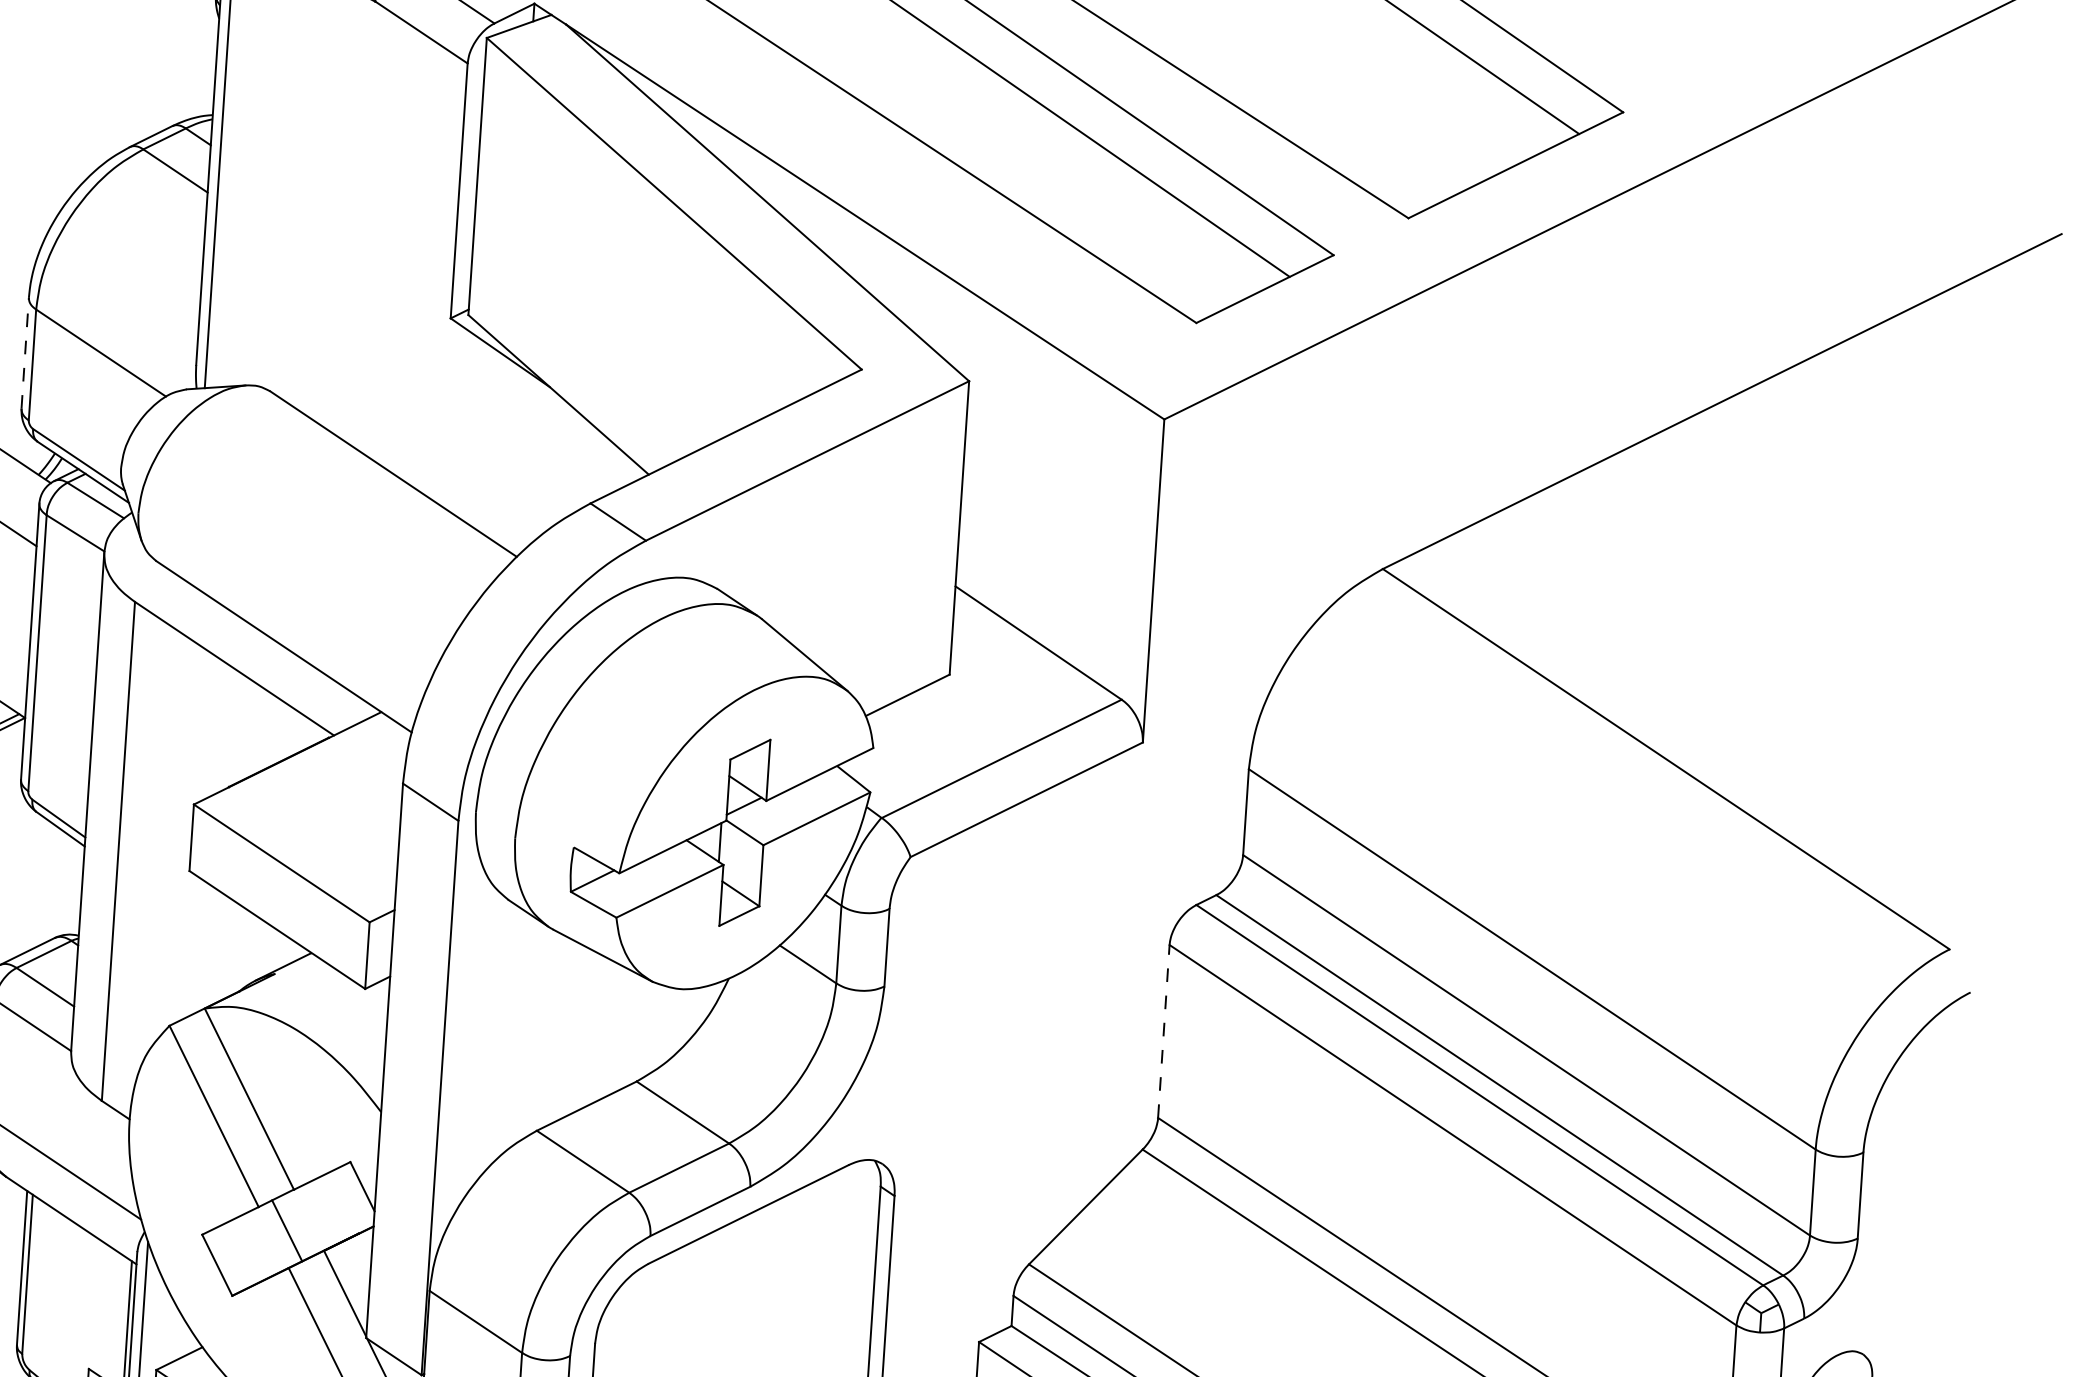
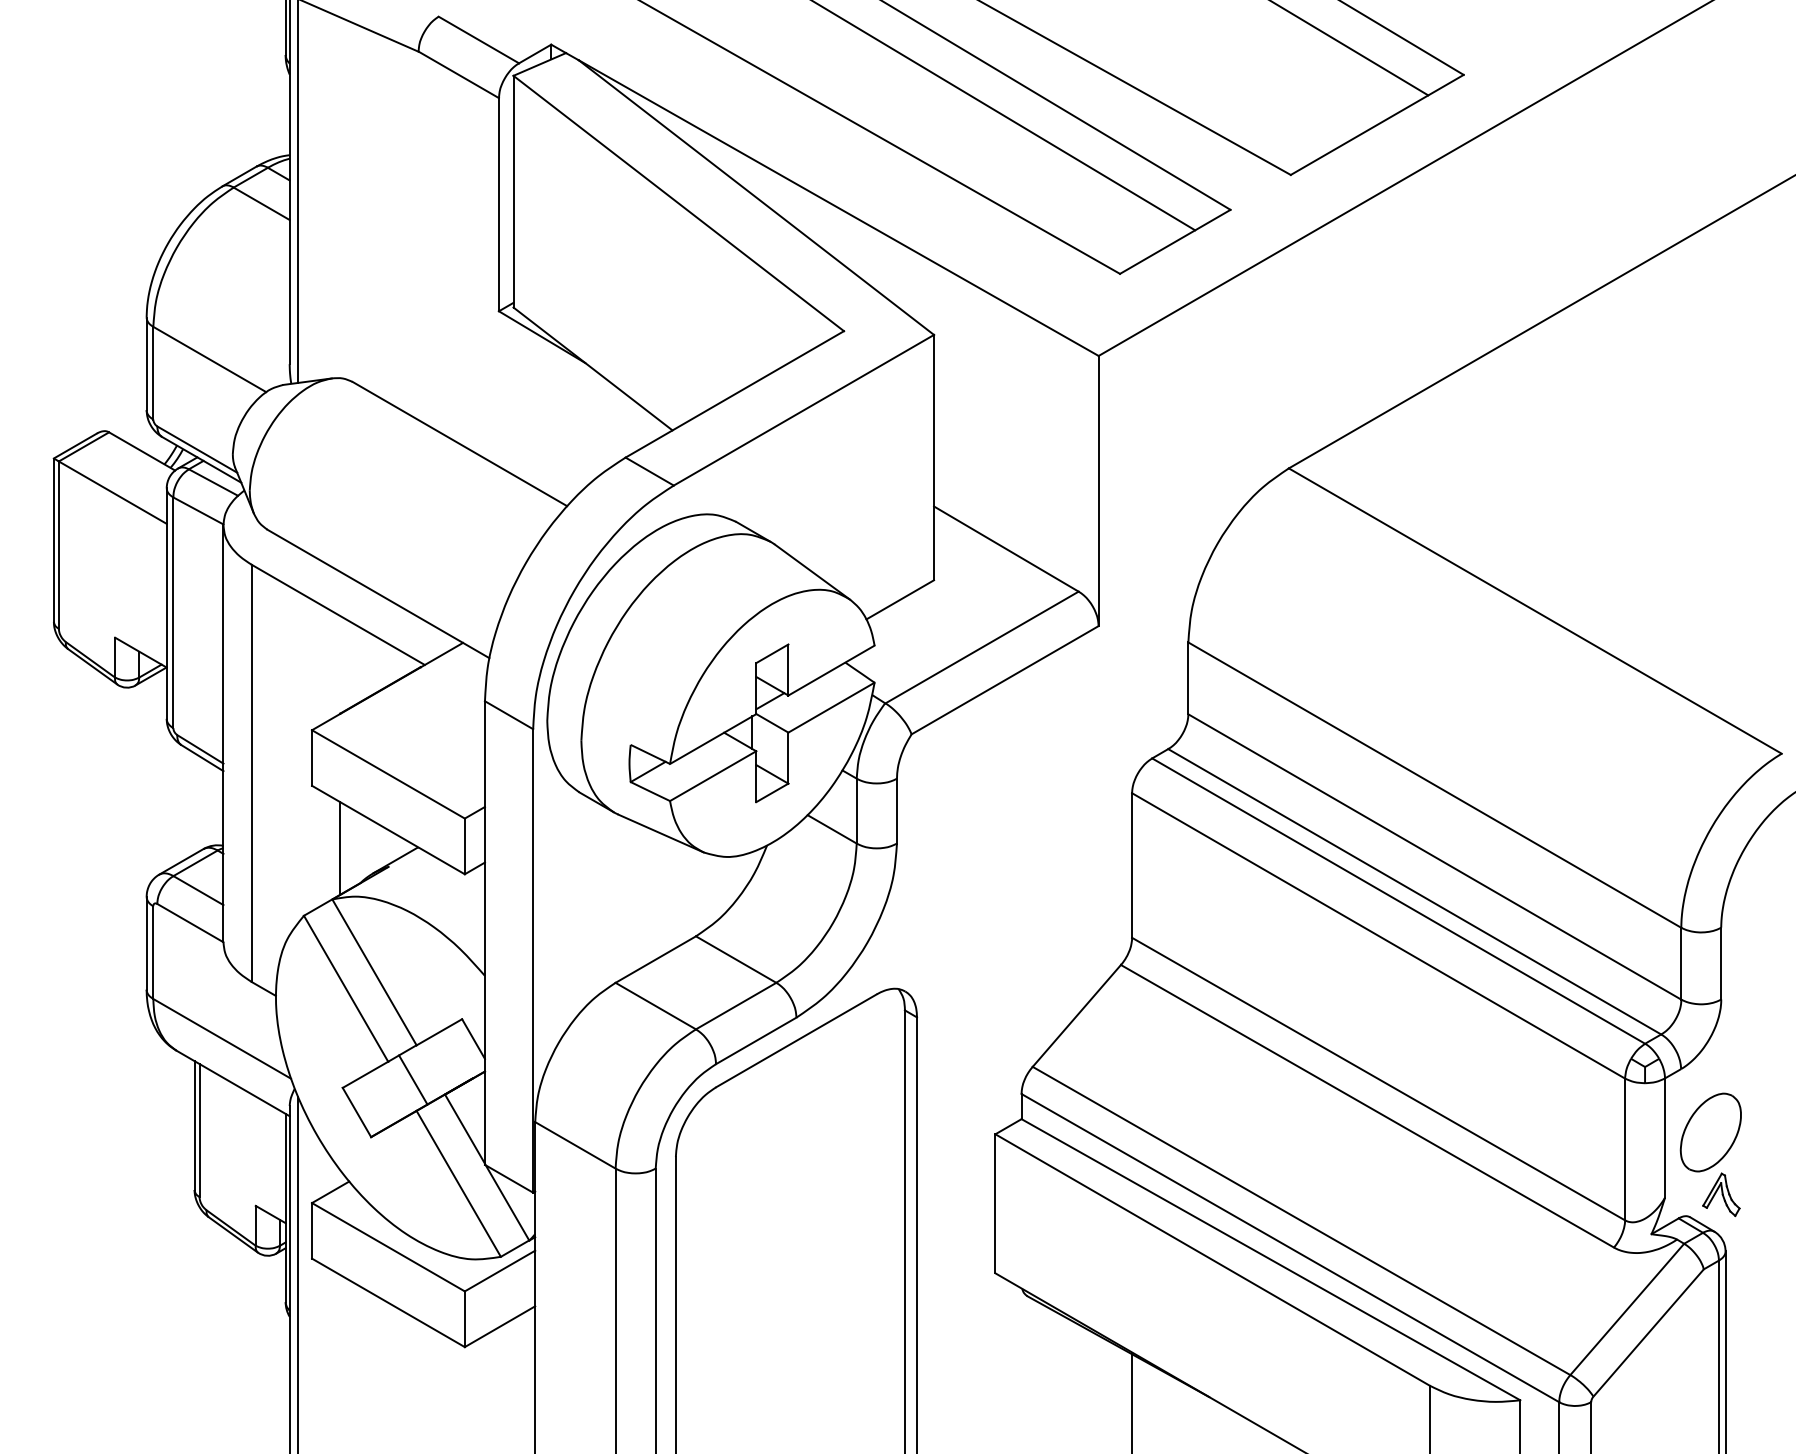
line: (25, 352) -> (146, 363), dashed -> solid
line: (218, 948) -> (340, 848), added
line: (1164, 1031) -> (1132, 865), dashed -> solid

